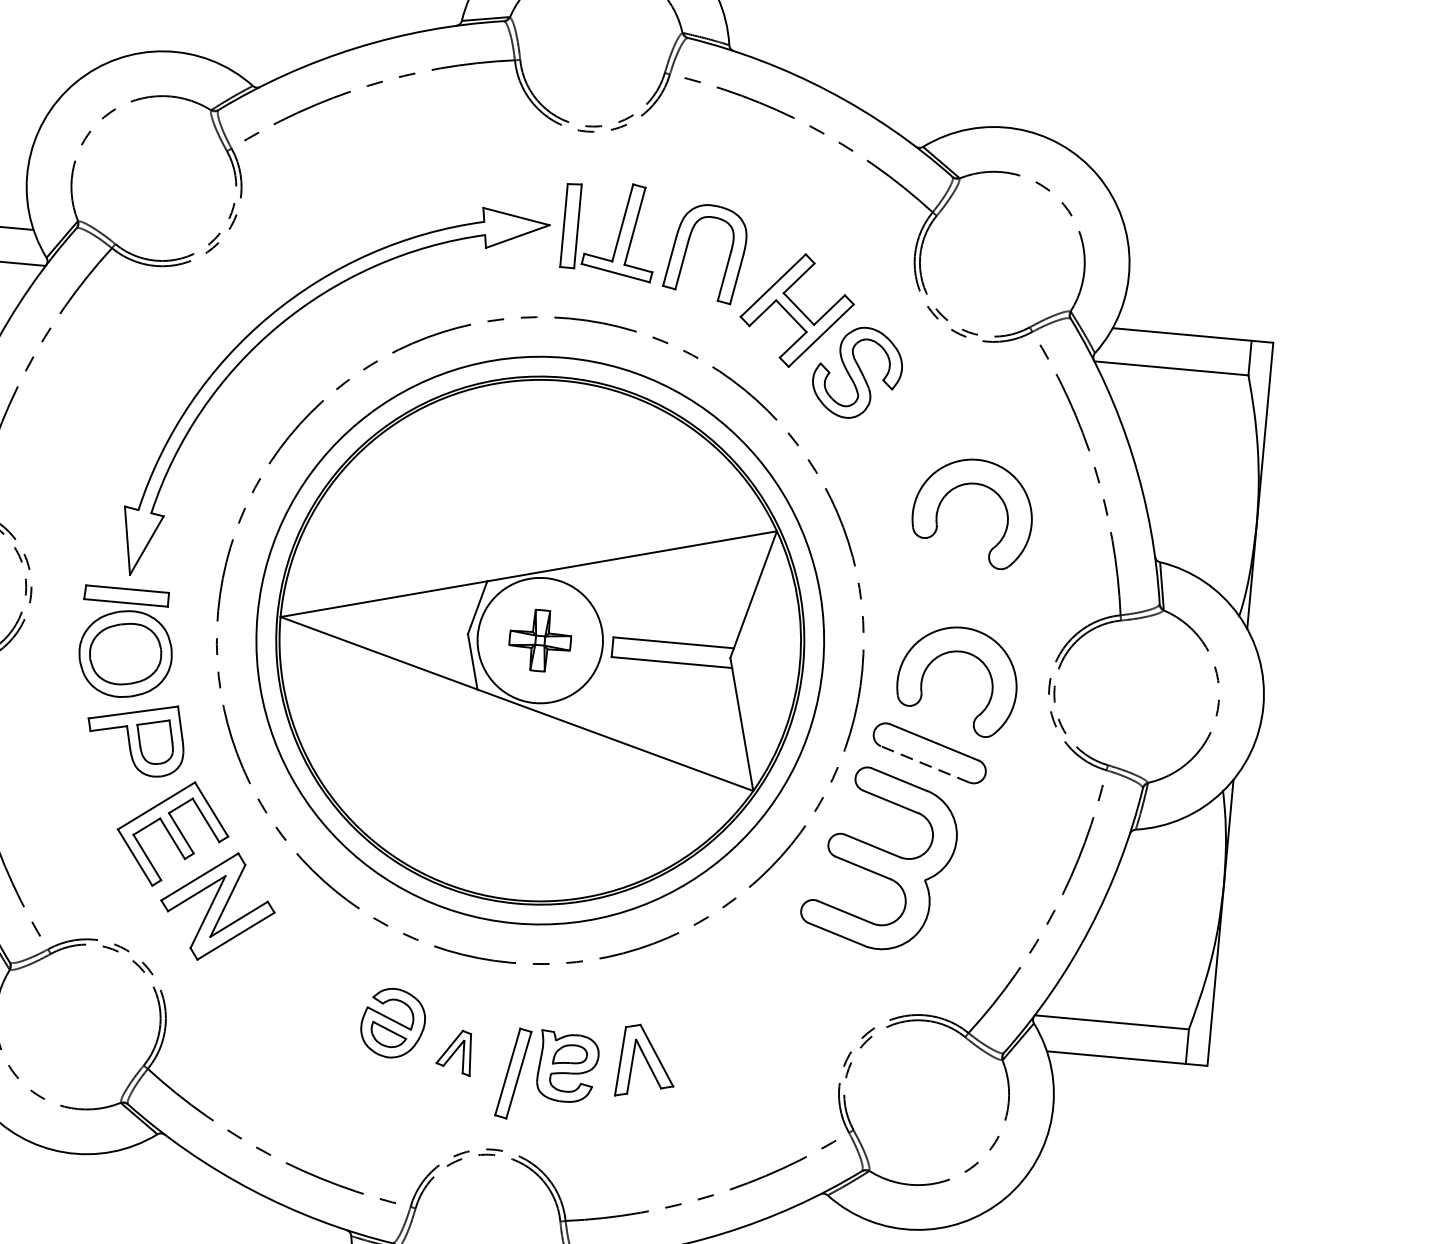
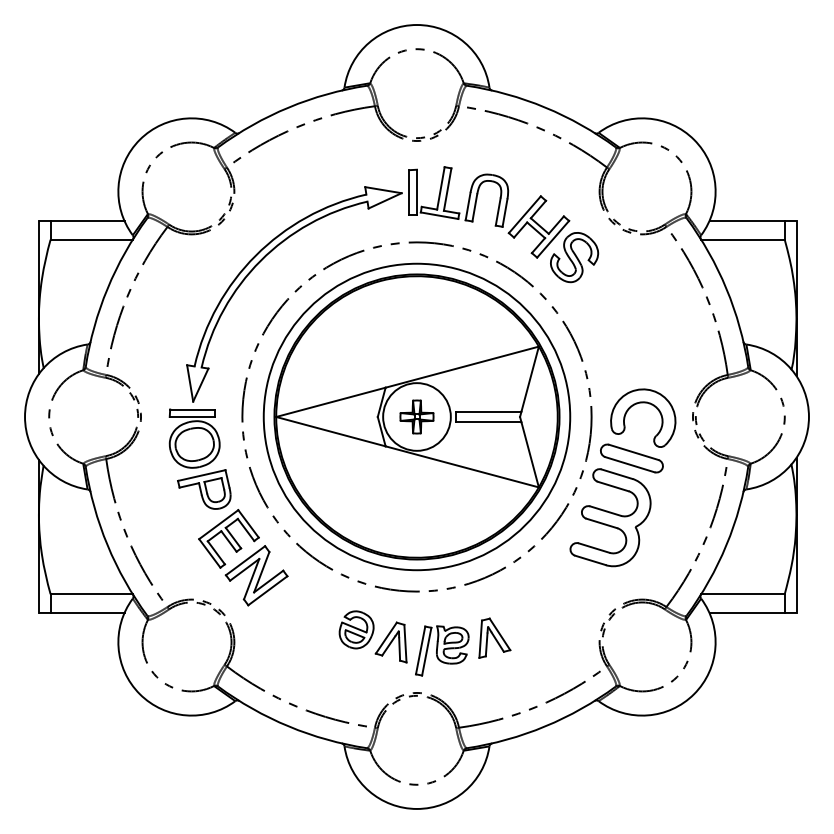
part: (975, 485) -> (643, 312), removed
line: (924, 763) -> (629, 464), dashed -> solid
part: (453, 1052) -> (390, 642), size x1.67

